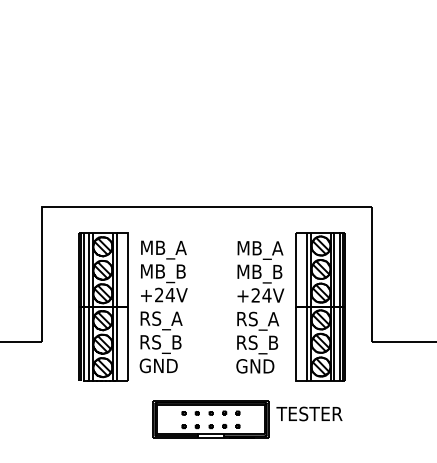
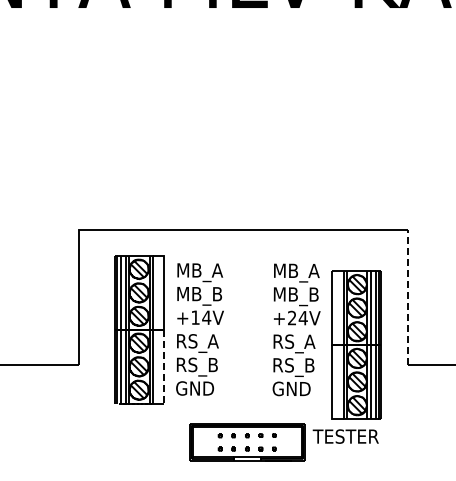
line: (371, 273) -> (407, 296), solid -> dashed
text: (159, 294) -> (195, 317), +24V -> +14V
part: (320, 305) -> (356, 344), moved
line: (128, 343) -> (164, 366), solid -> dashed

